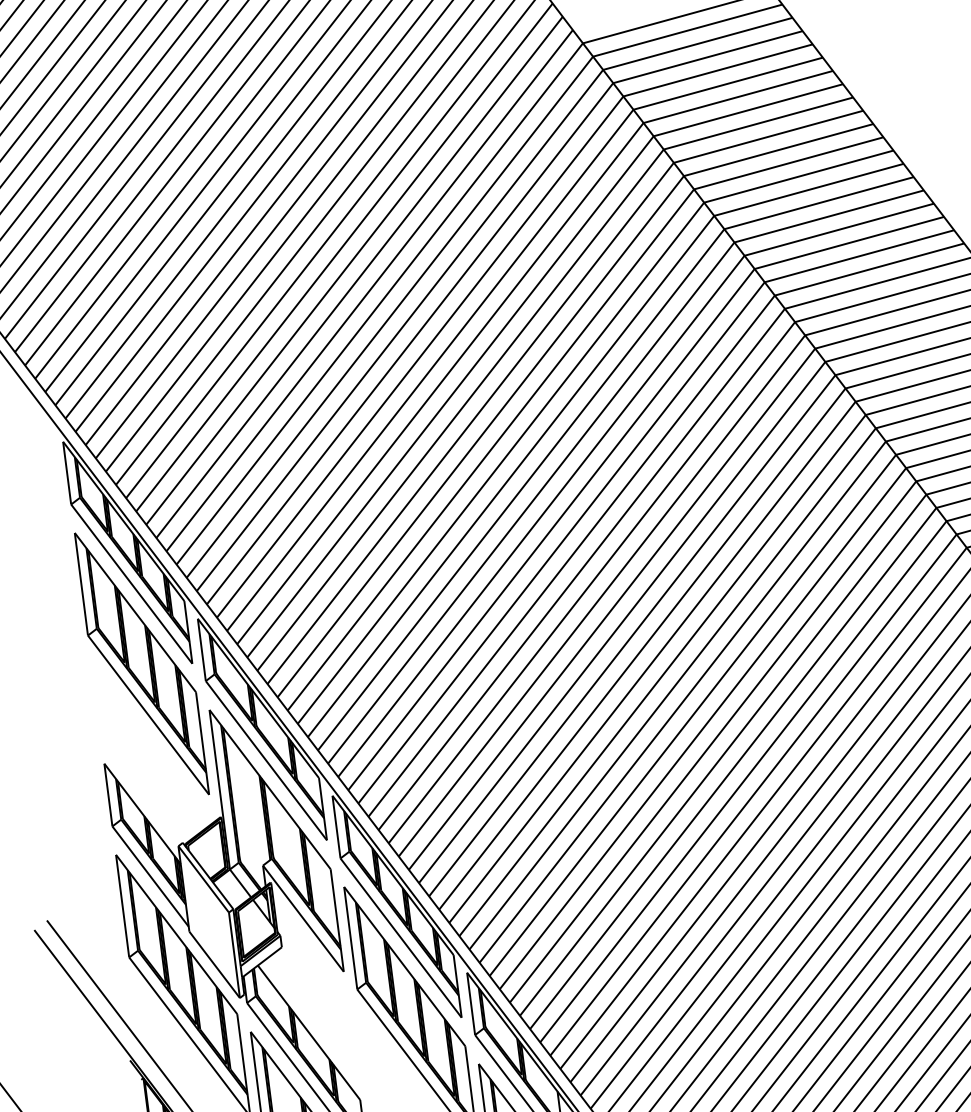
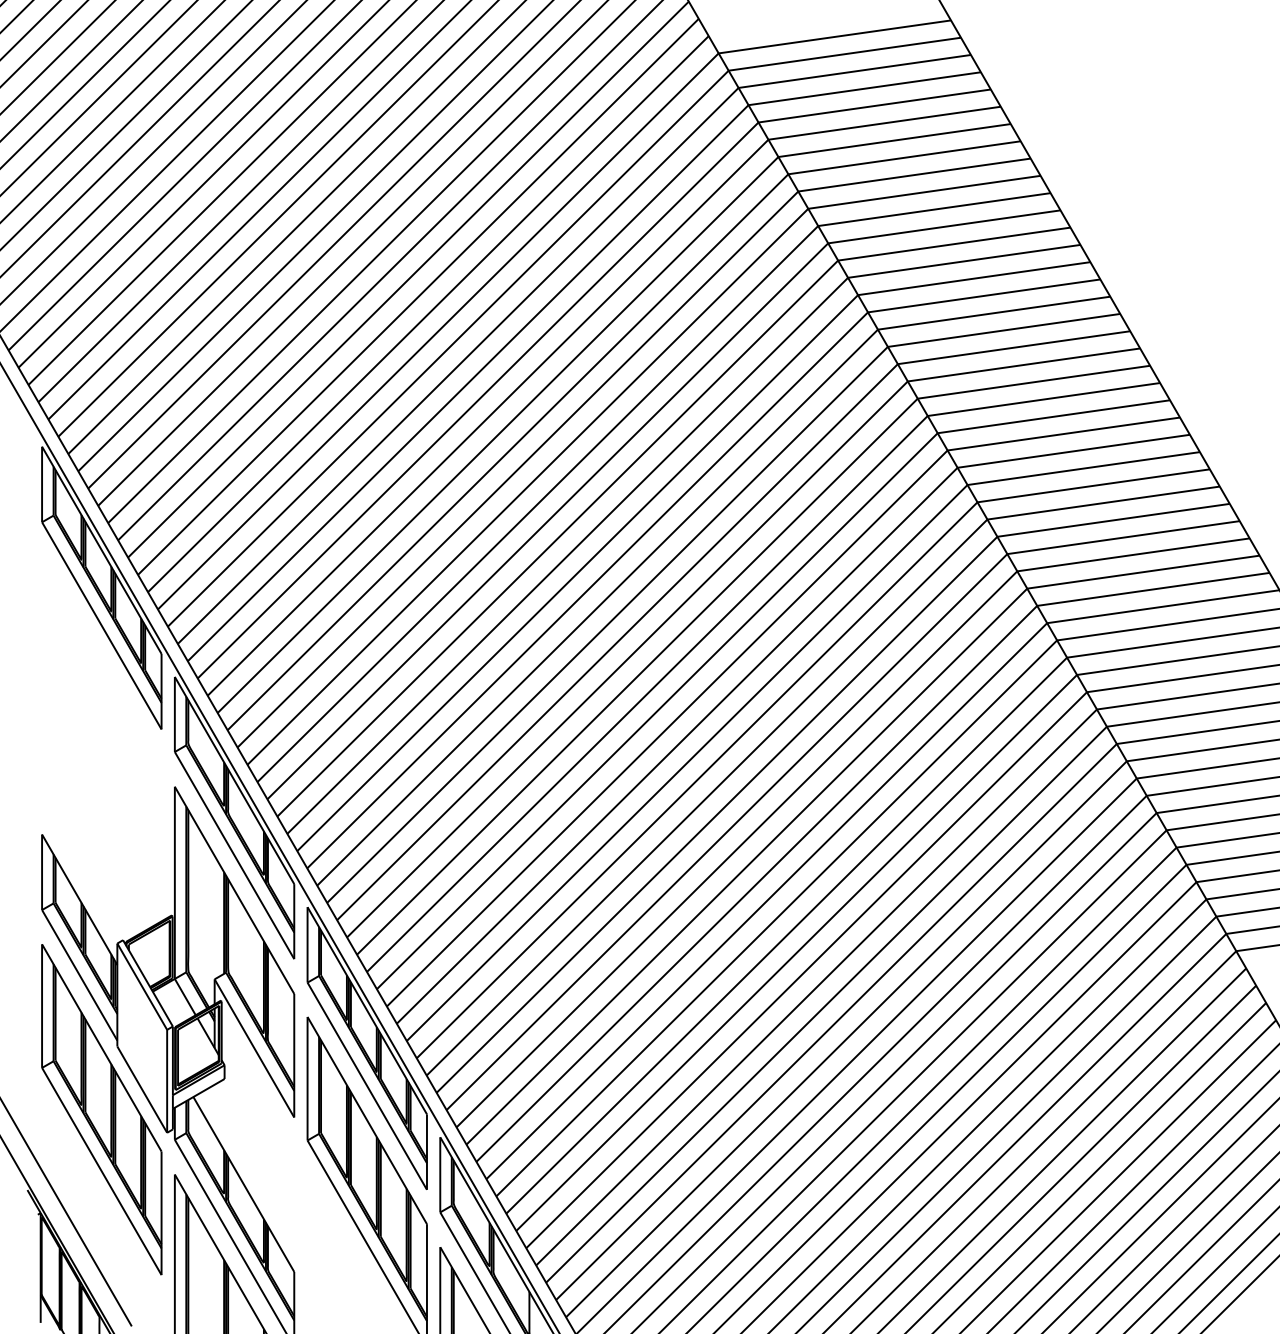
part: (141, 663) -> (101, 721), removed

